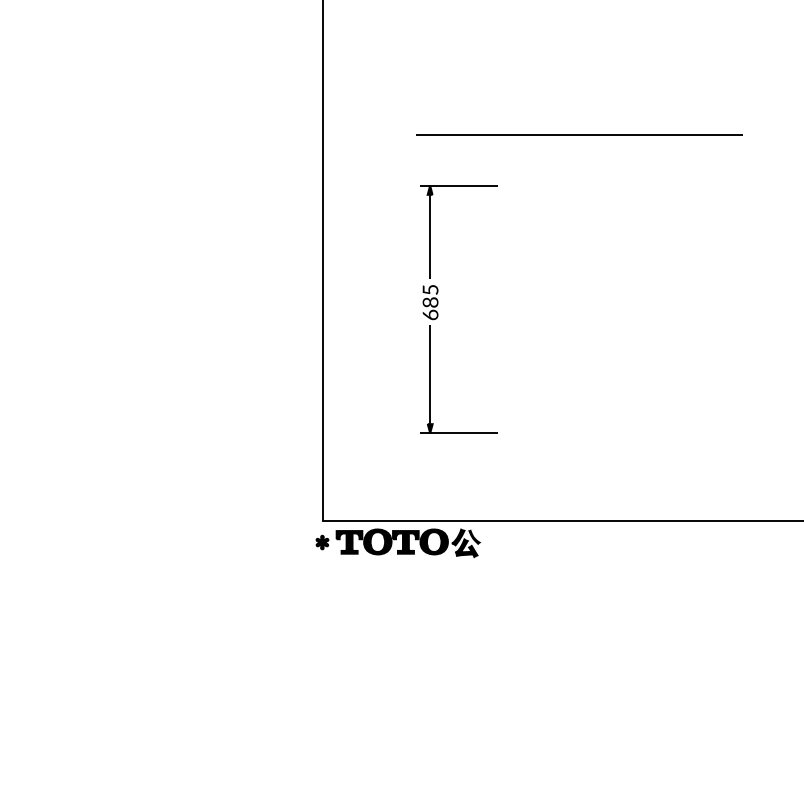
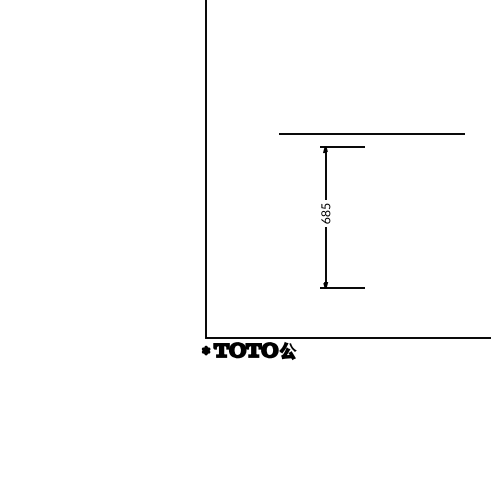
line: (578, 134) -> (371, 133), moved
part: (438, 304) -> (330, 214), moved

